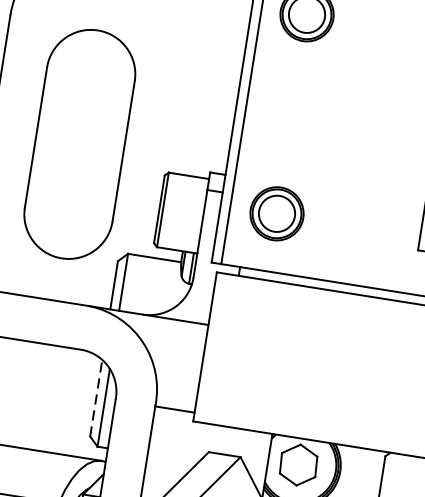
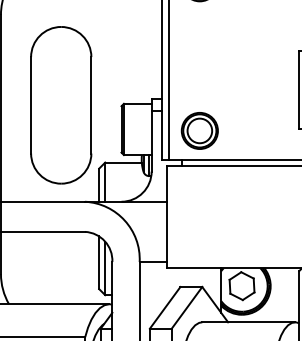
part: (80, 144) -> (61, 105), moved
part: (276, 213) -> (199, 130), moved
line: (96, 397) -> (99, 262), dashed -> solid

